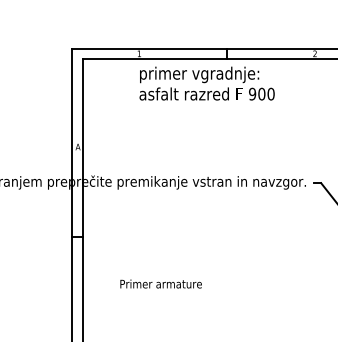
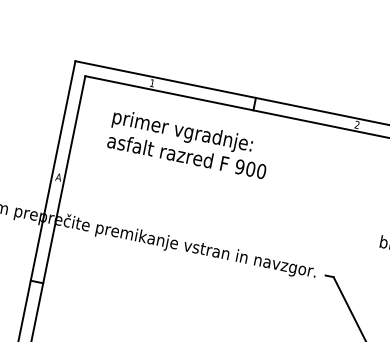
text: (206, 83) -> (188, 143), moved

